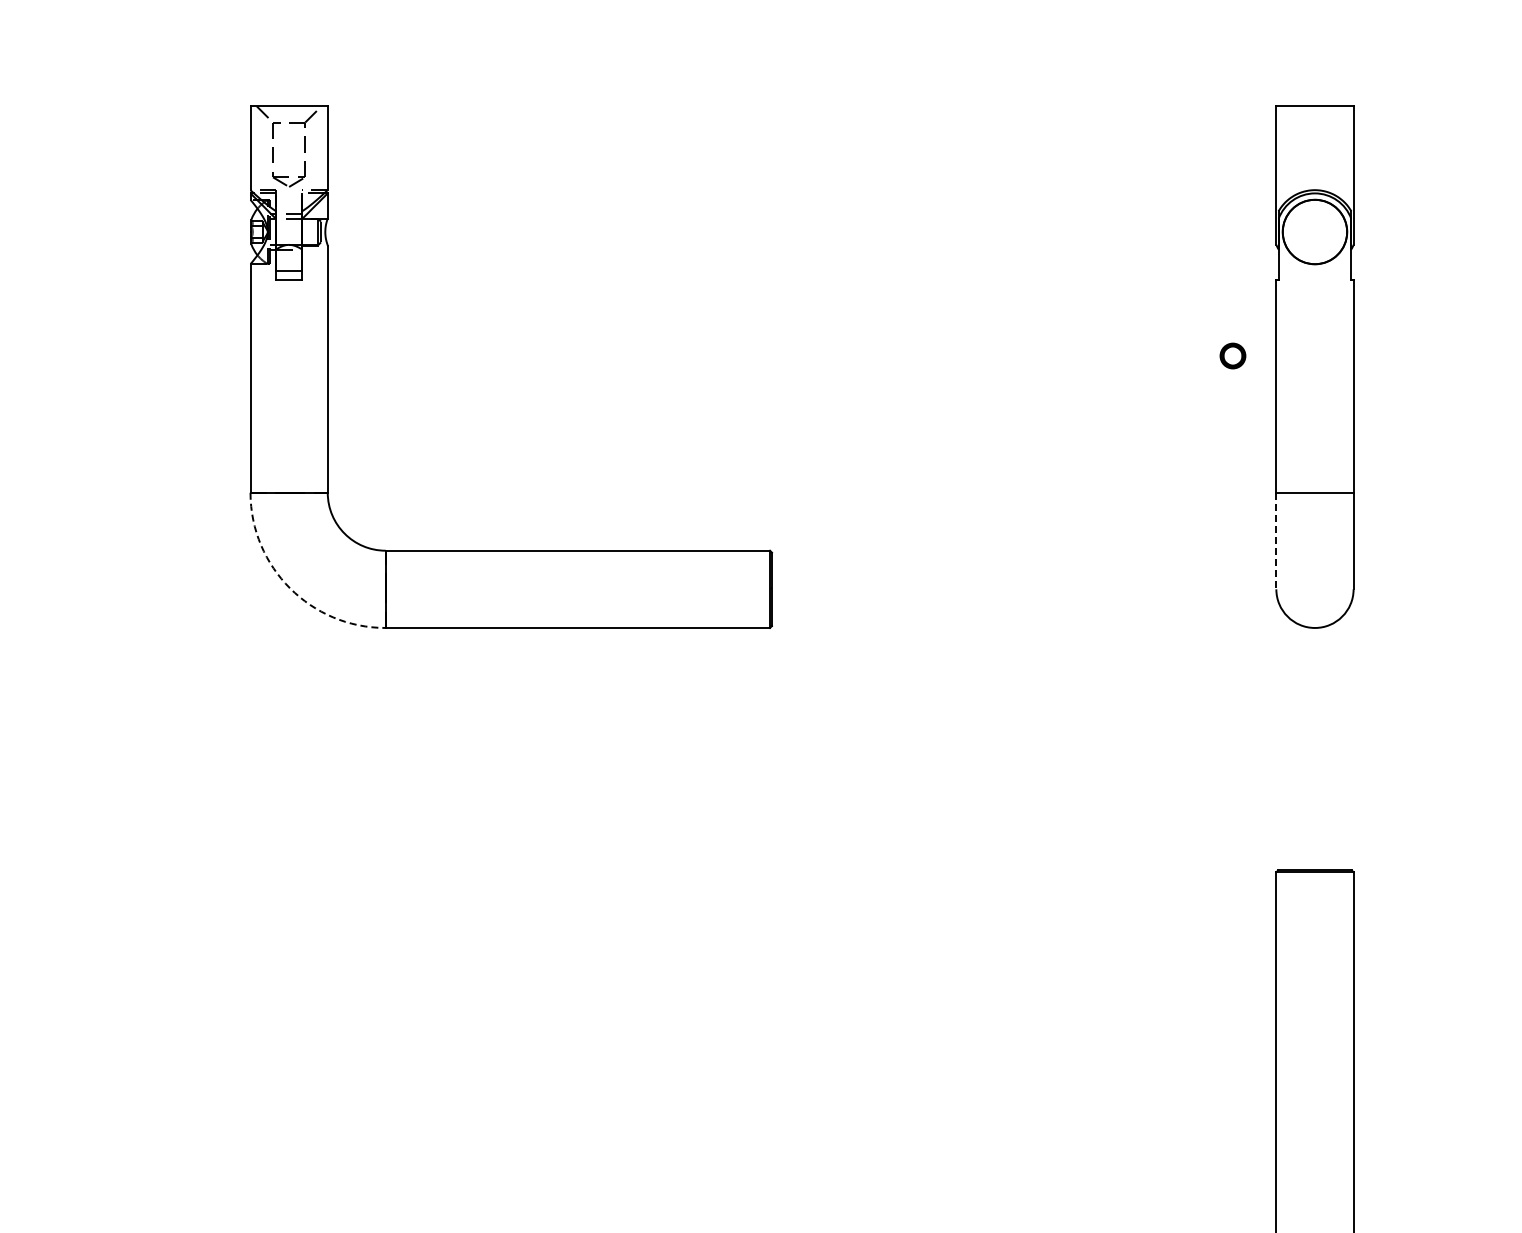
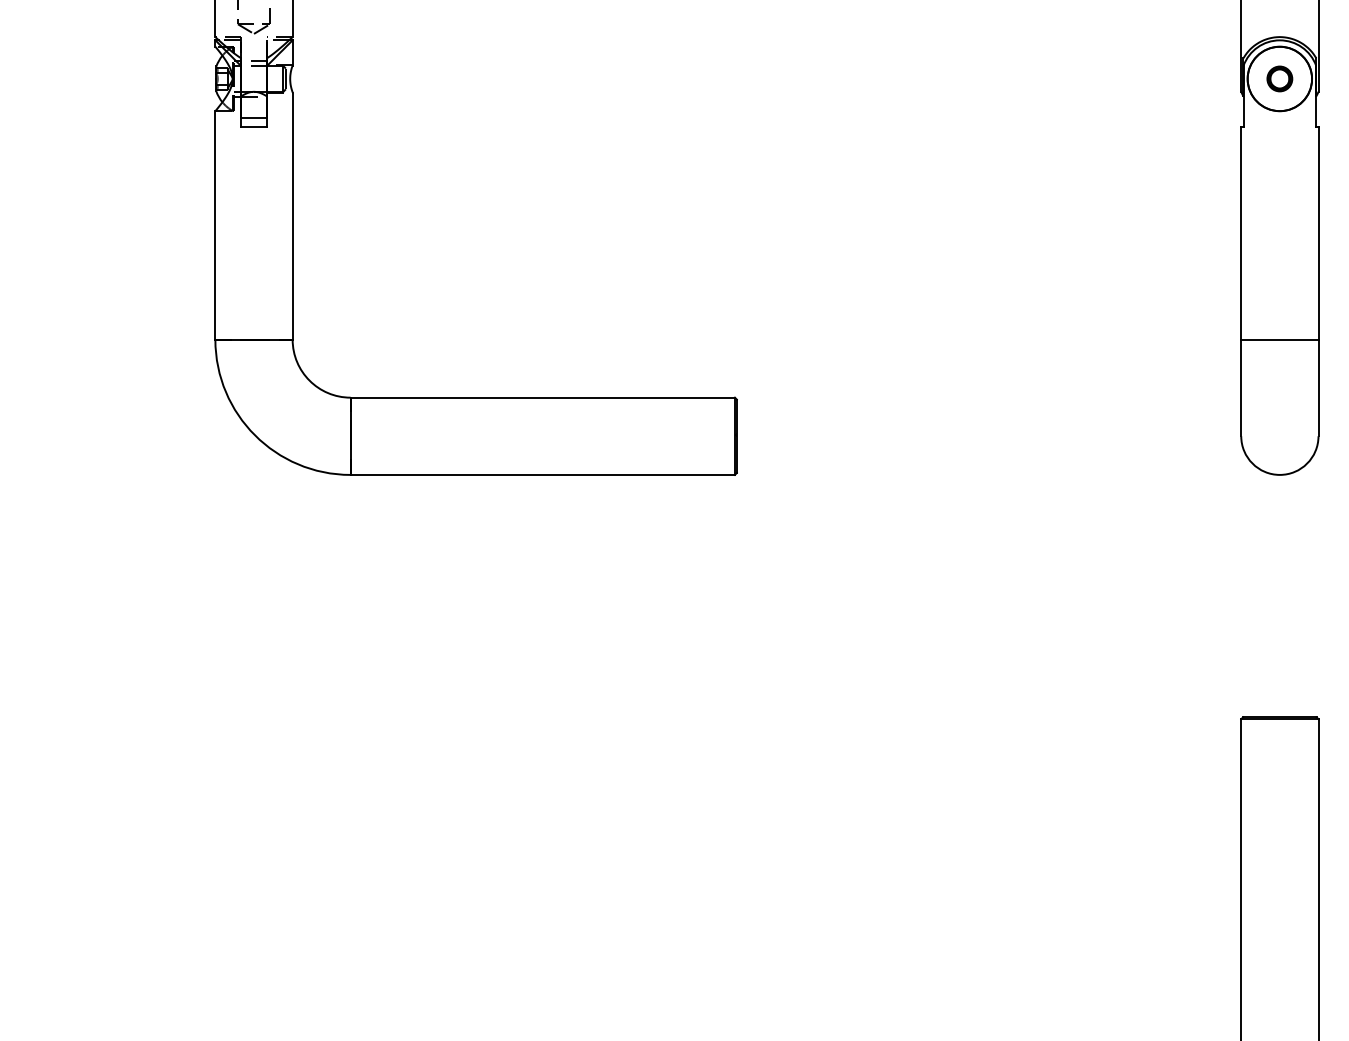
part: (1232, 355) -> (1279, 78), moved
line: (1276, 541) -> (1241, 388), dashed -> solid
arc: (290, 588) -> (255, 435), dashed -> solid

